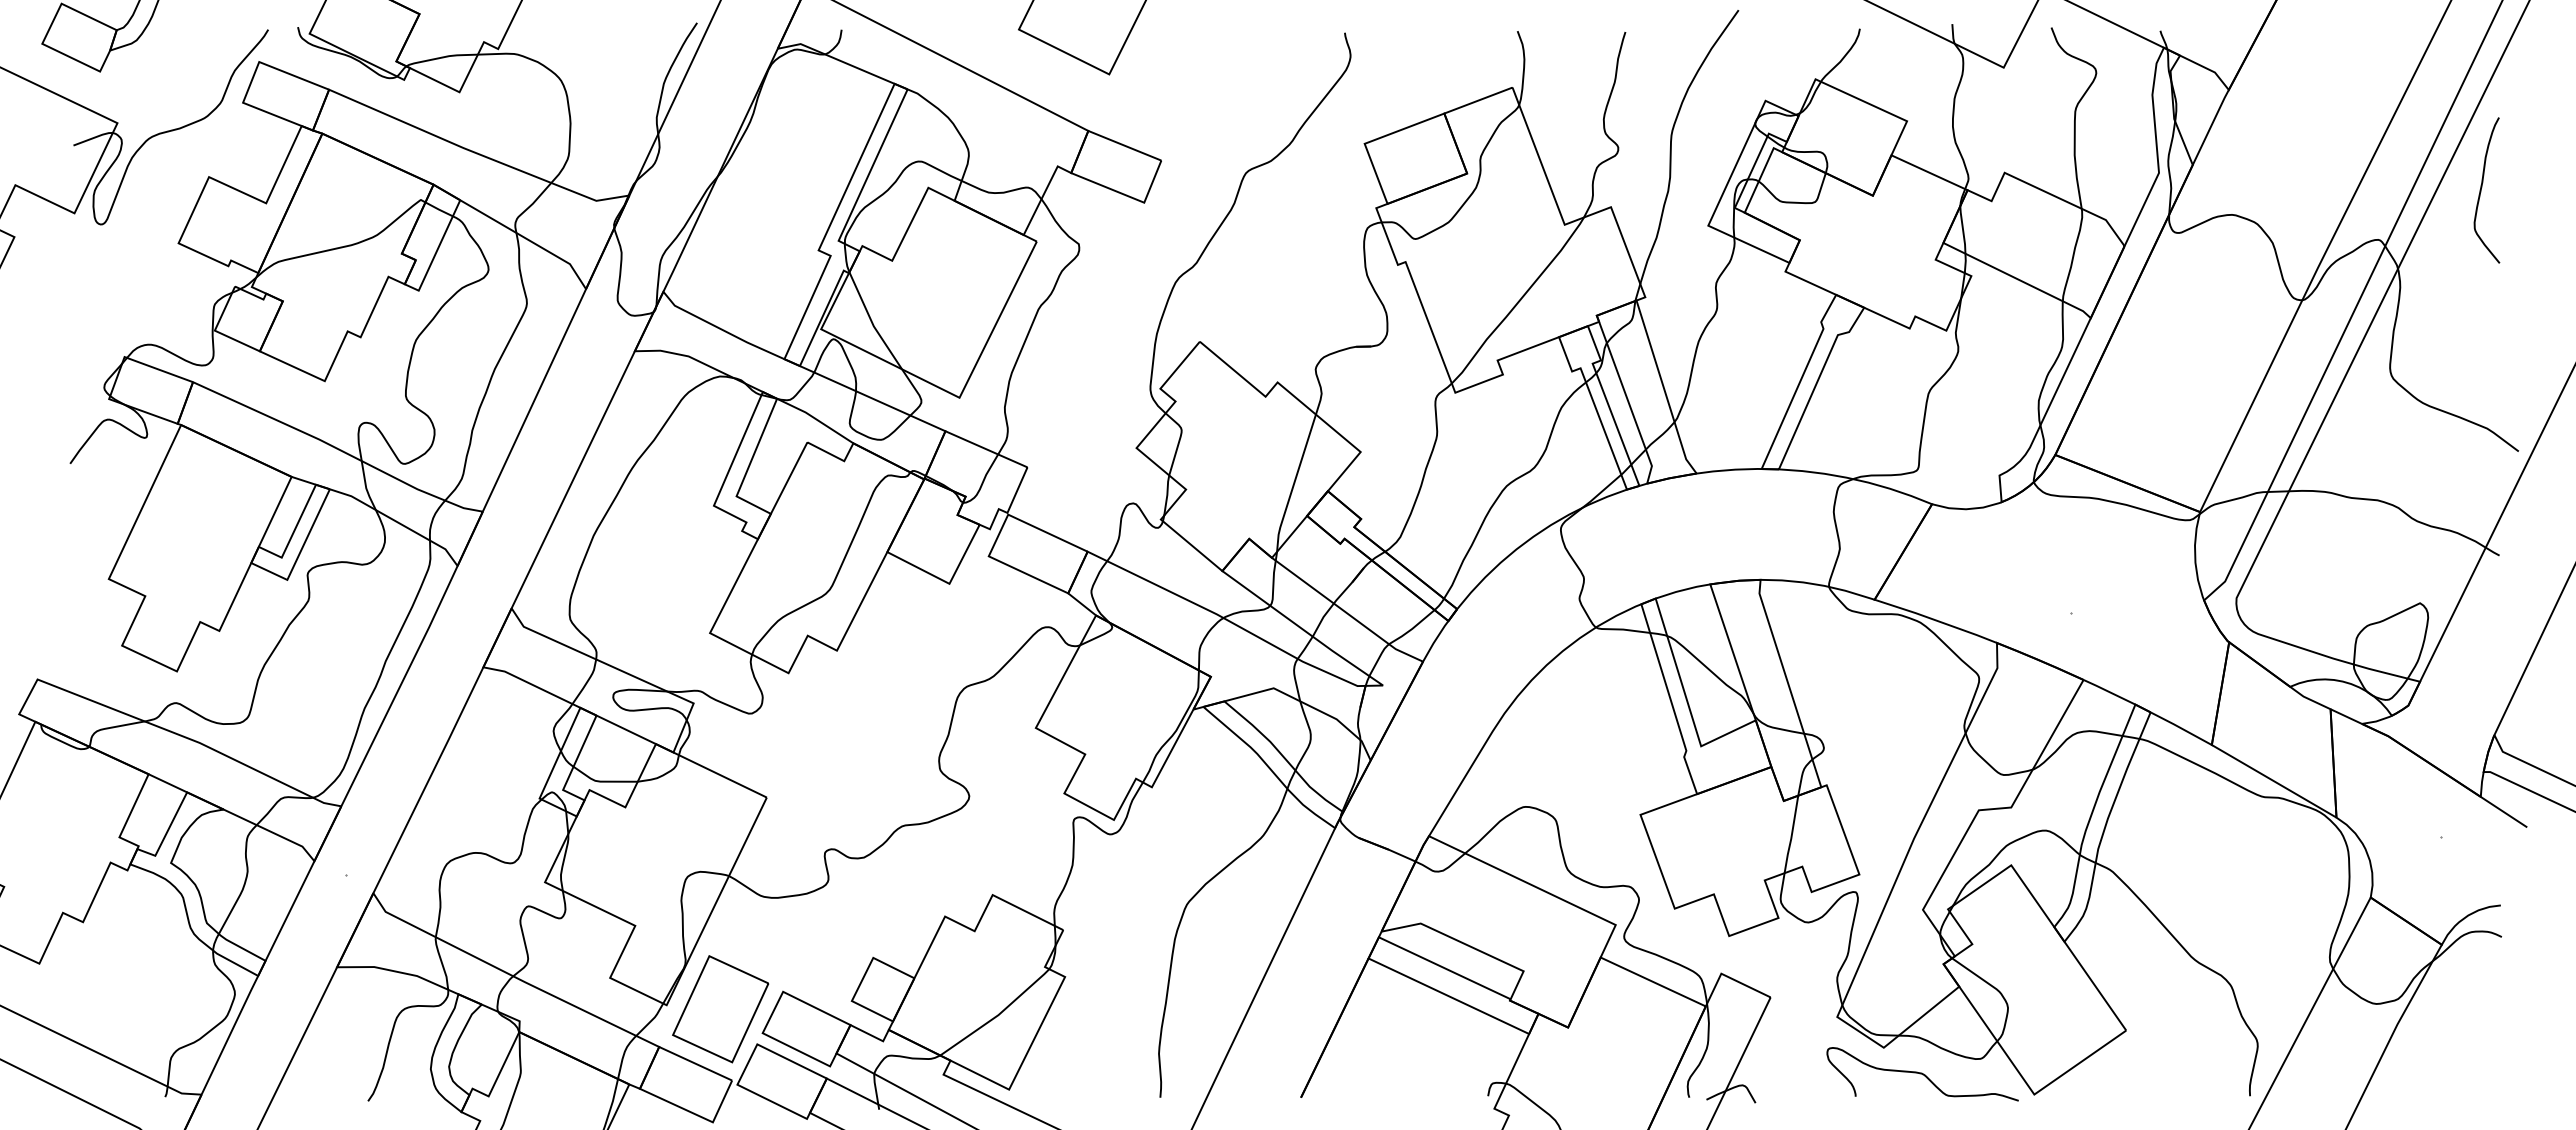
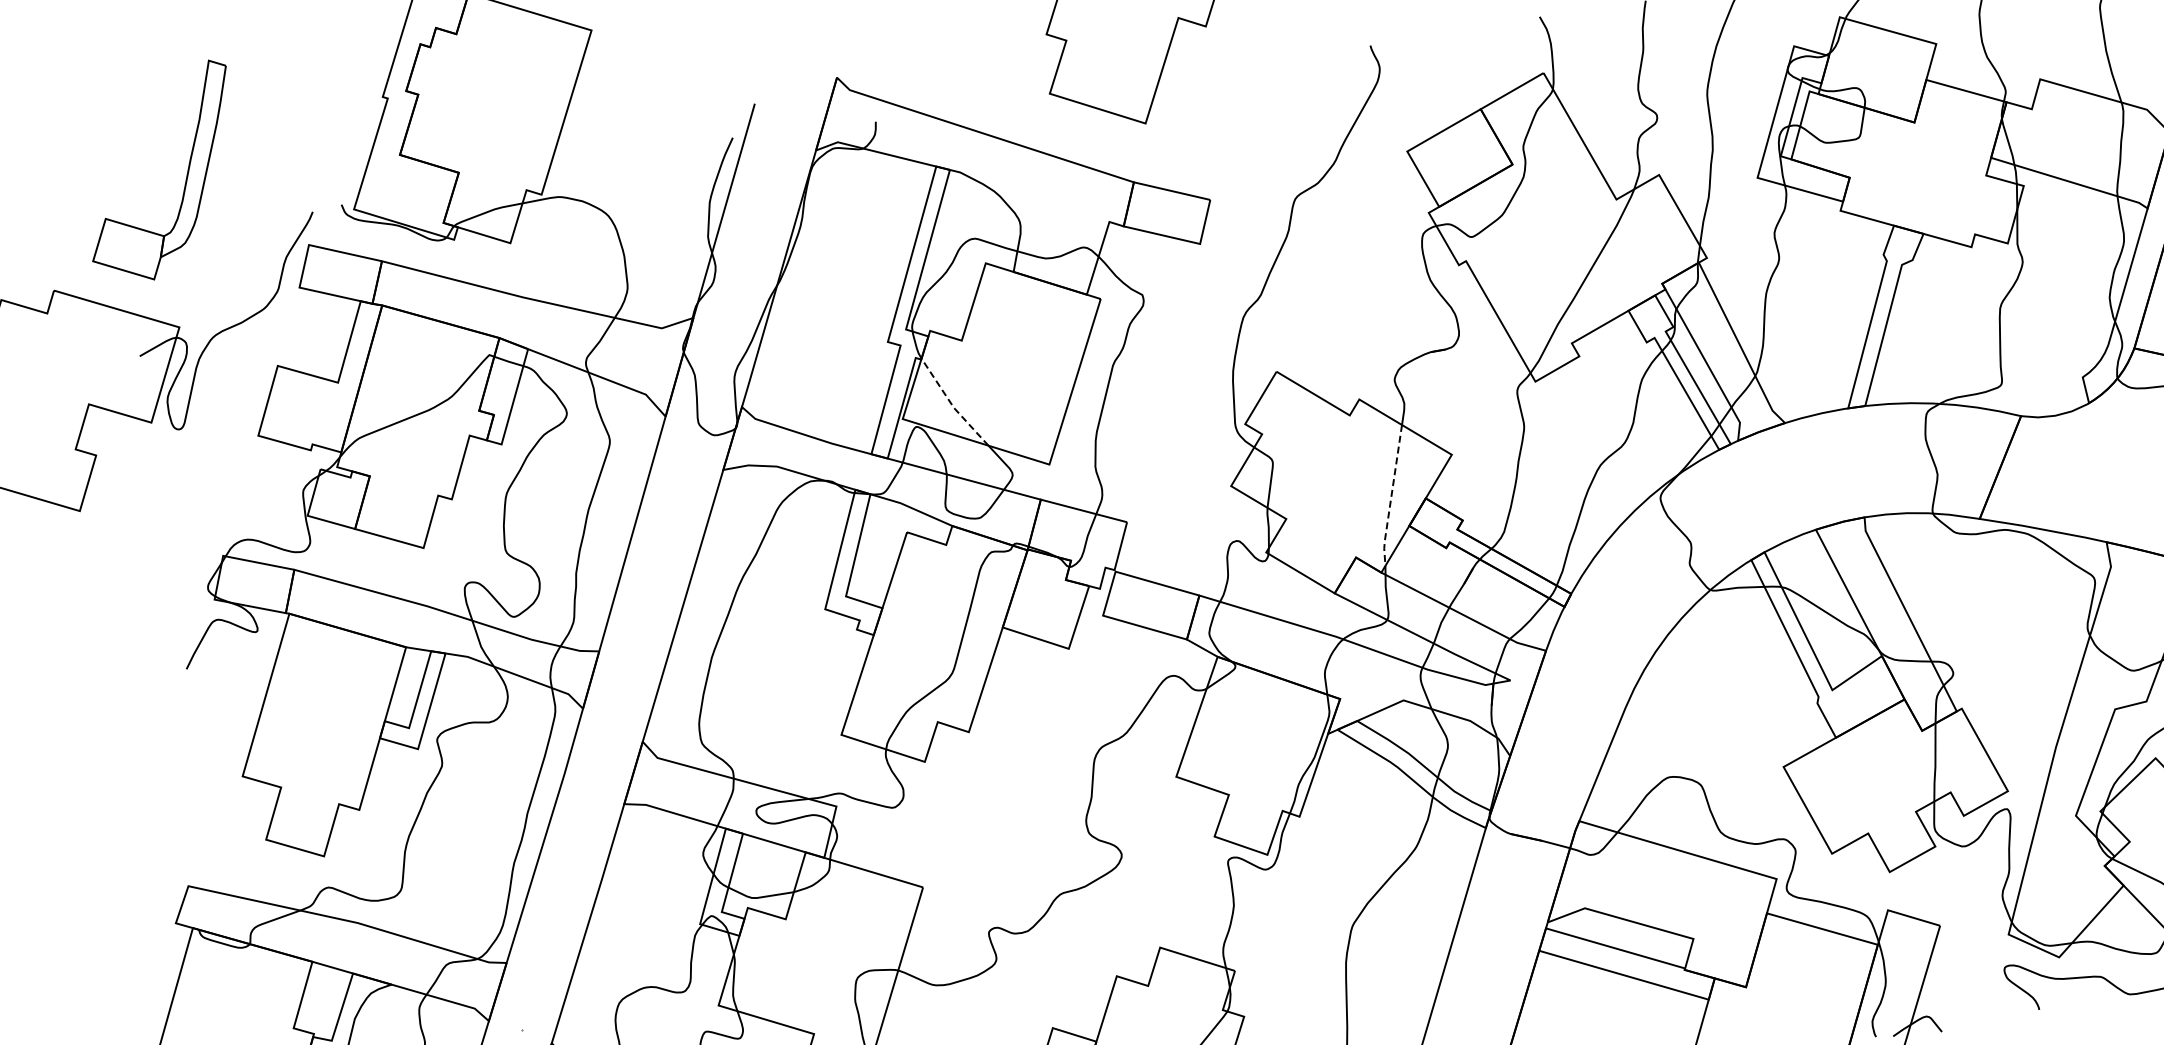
line: (872, 322) -> (952, 404), solid -> dashed
line: (1293, 484) -> (1390, 497), solid -> dashed

